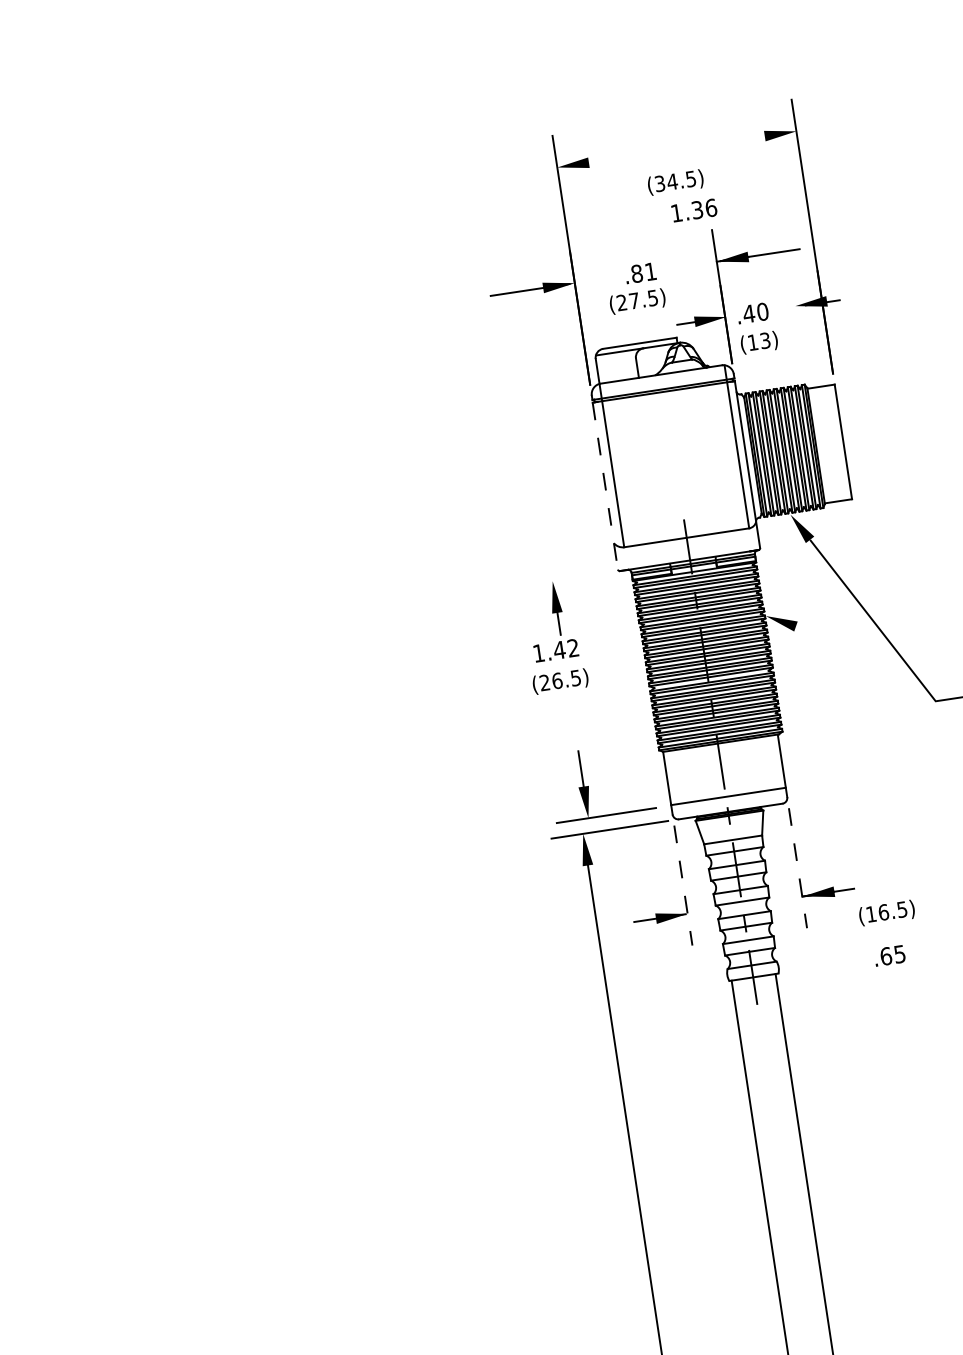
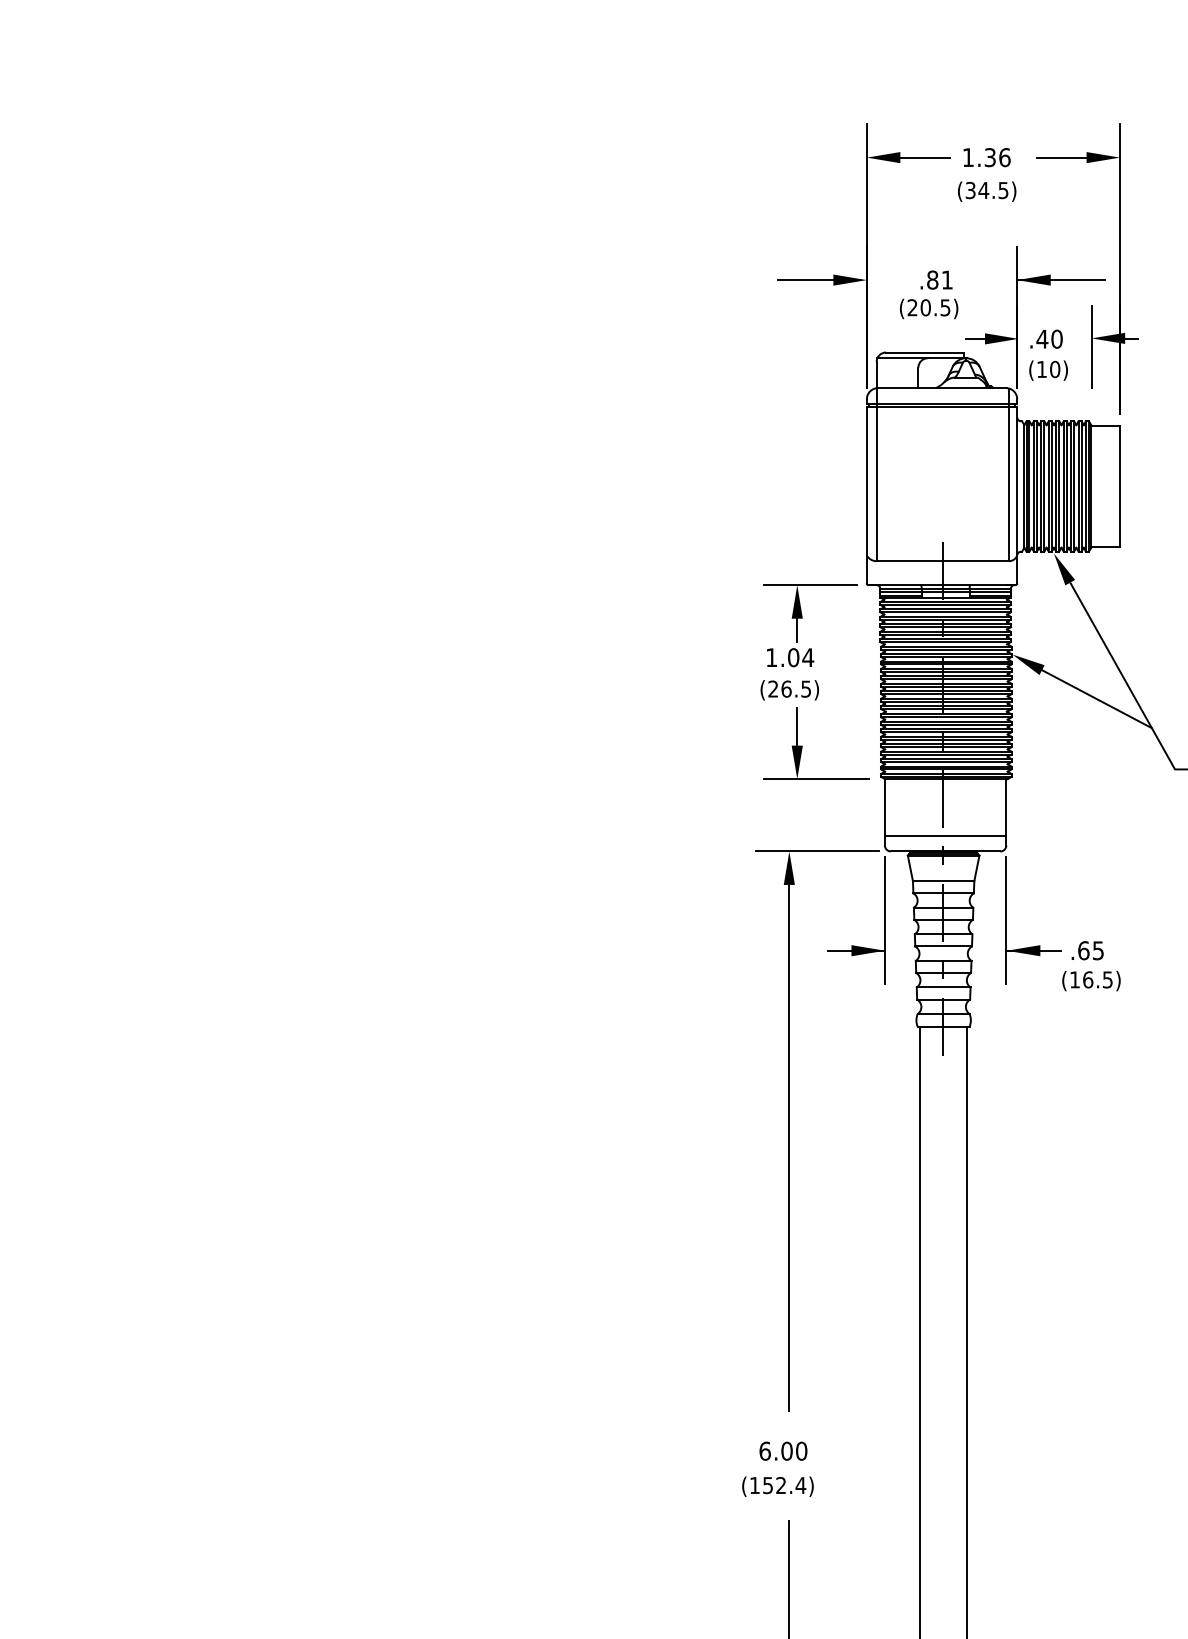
line: (741, 139) -> (1061, 157), added
line: (611, 159) -> (924, 157), added
text: (693, 210) -> (986, 157), moved
text: (634, 300) -> (925, 307), (27.5) -> (20.5)
line: (796, 313) -> (1091, 346), added
text: (765, 340) -> (1055, 369), (13) -> (10)
line: (605, 486) -> (866, 495), dashed -> solid
line: (564, 579) -> (809, 585), added
line: (851, 646) -> (1096, 699), added
text: (566, 649) -> (800, 657), 1.42 -> 1.04
part: (588, 785) -> (802, 745), moved
line: (798, 868) -> (1006, 920), dashed -> solid
line: (682, 885) -> (884, 920), dashed -> solid
text: (889, 955) -> (1087, 950), moved

